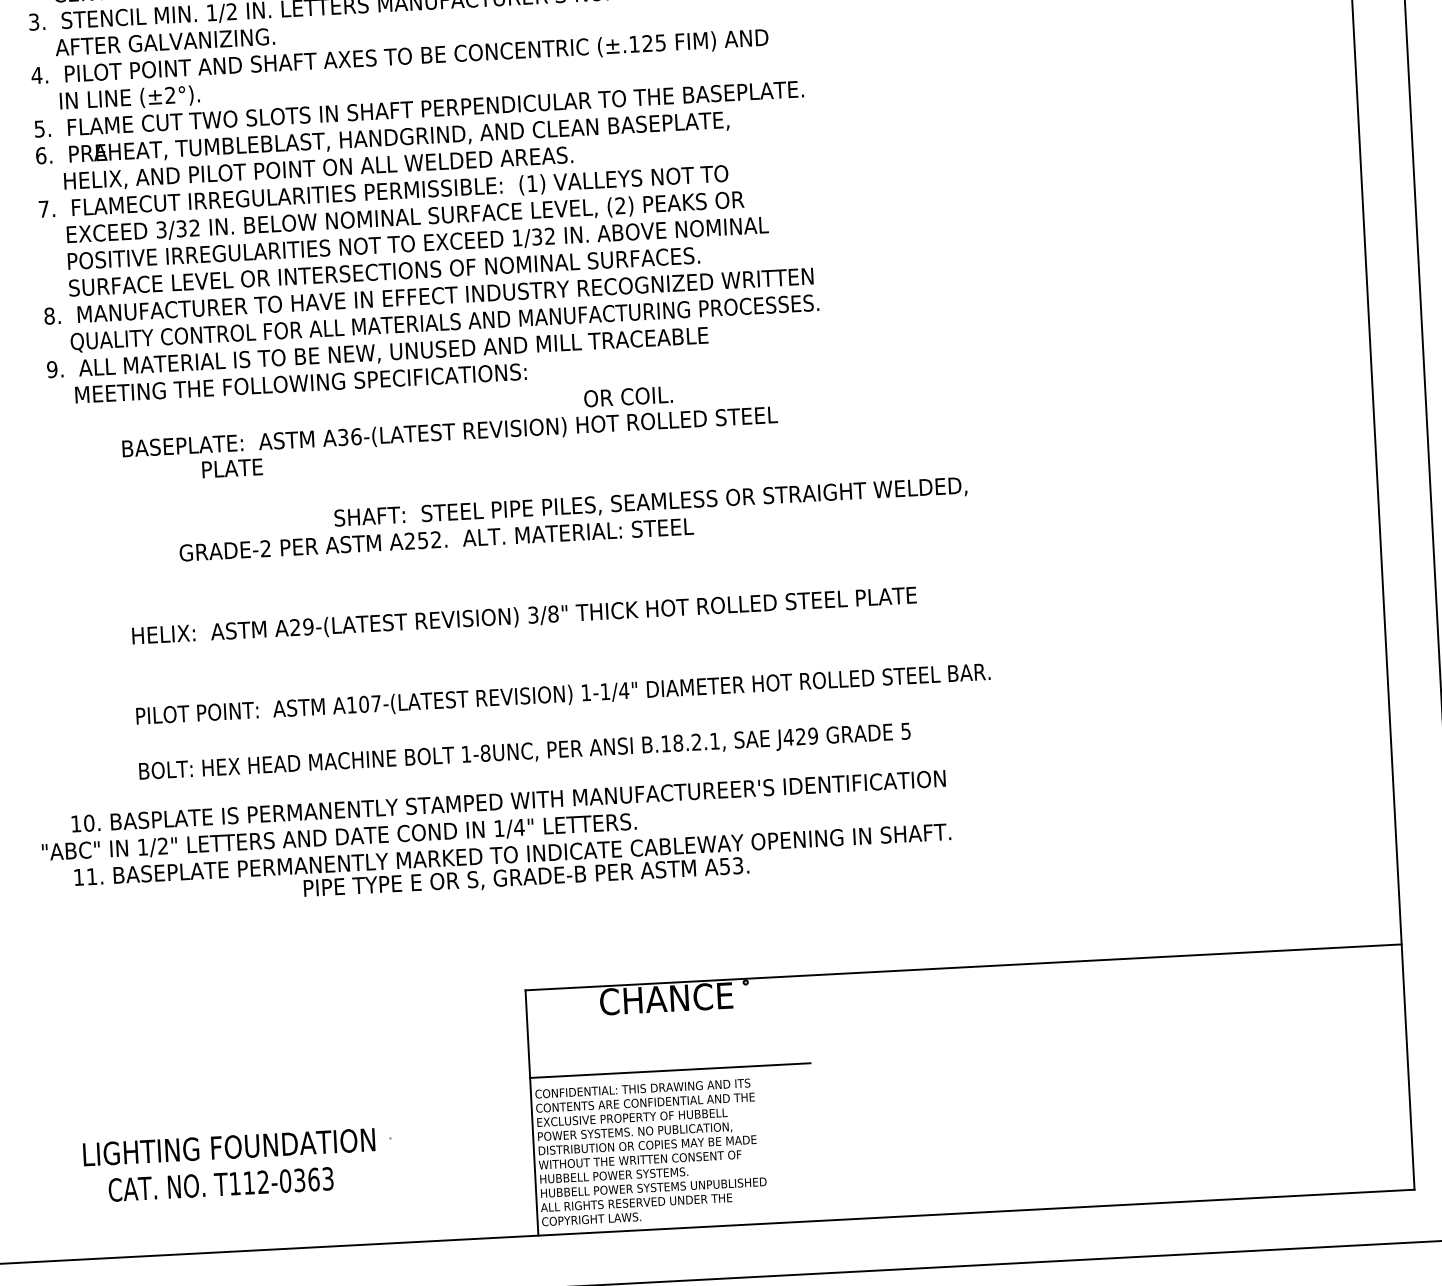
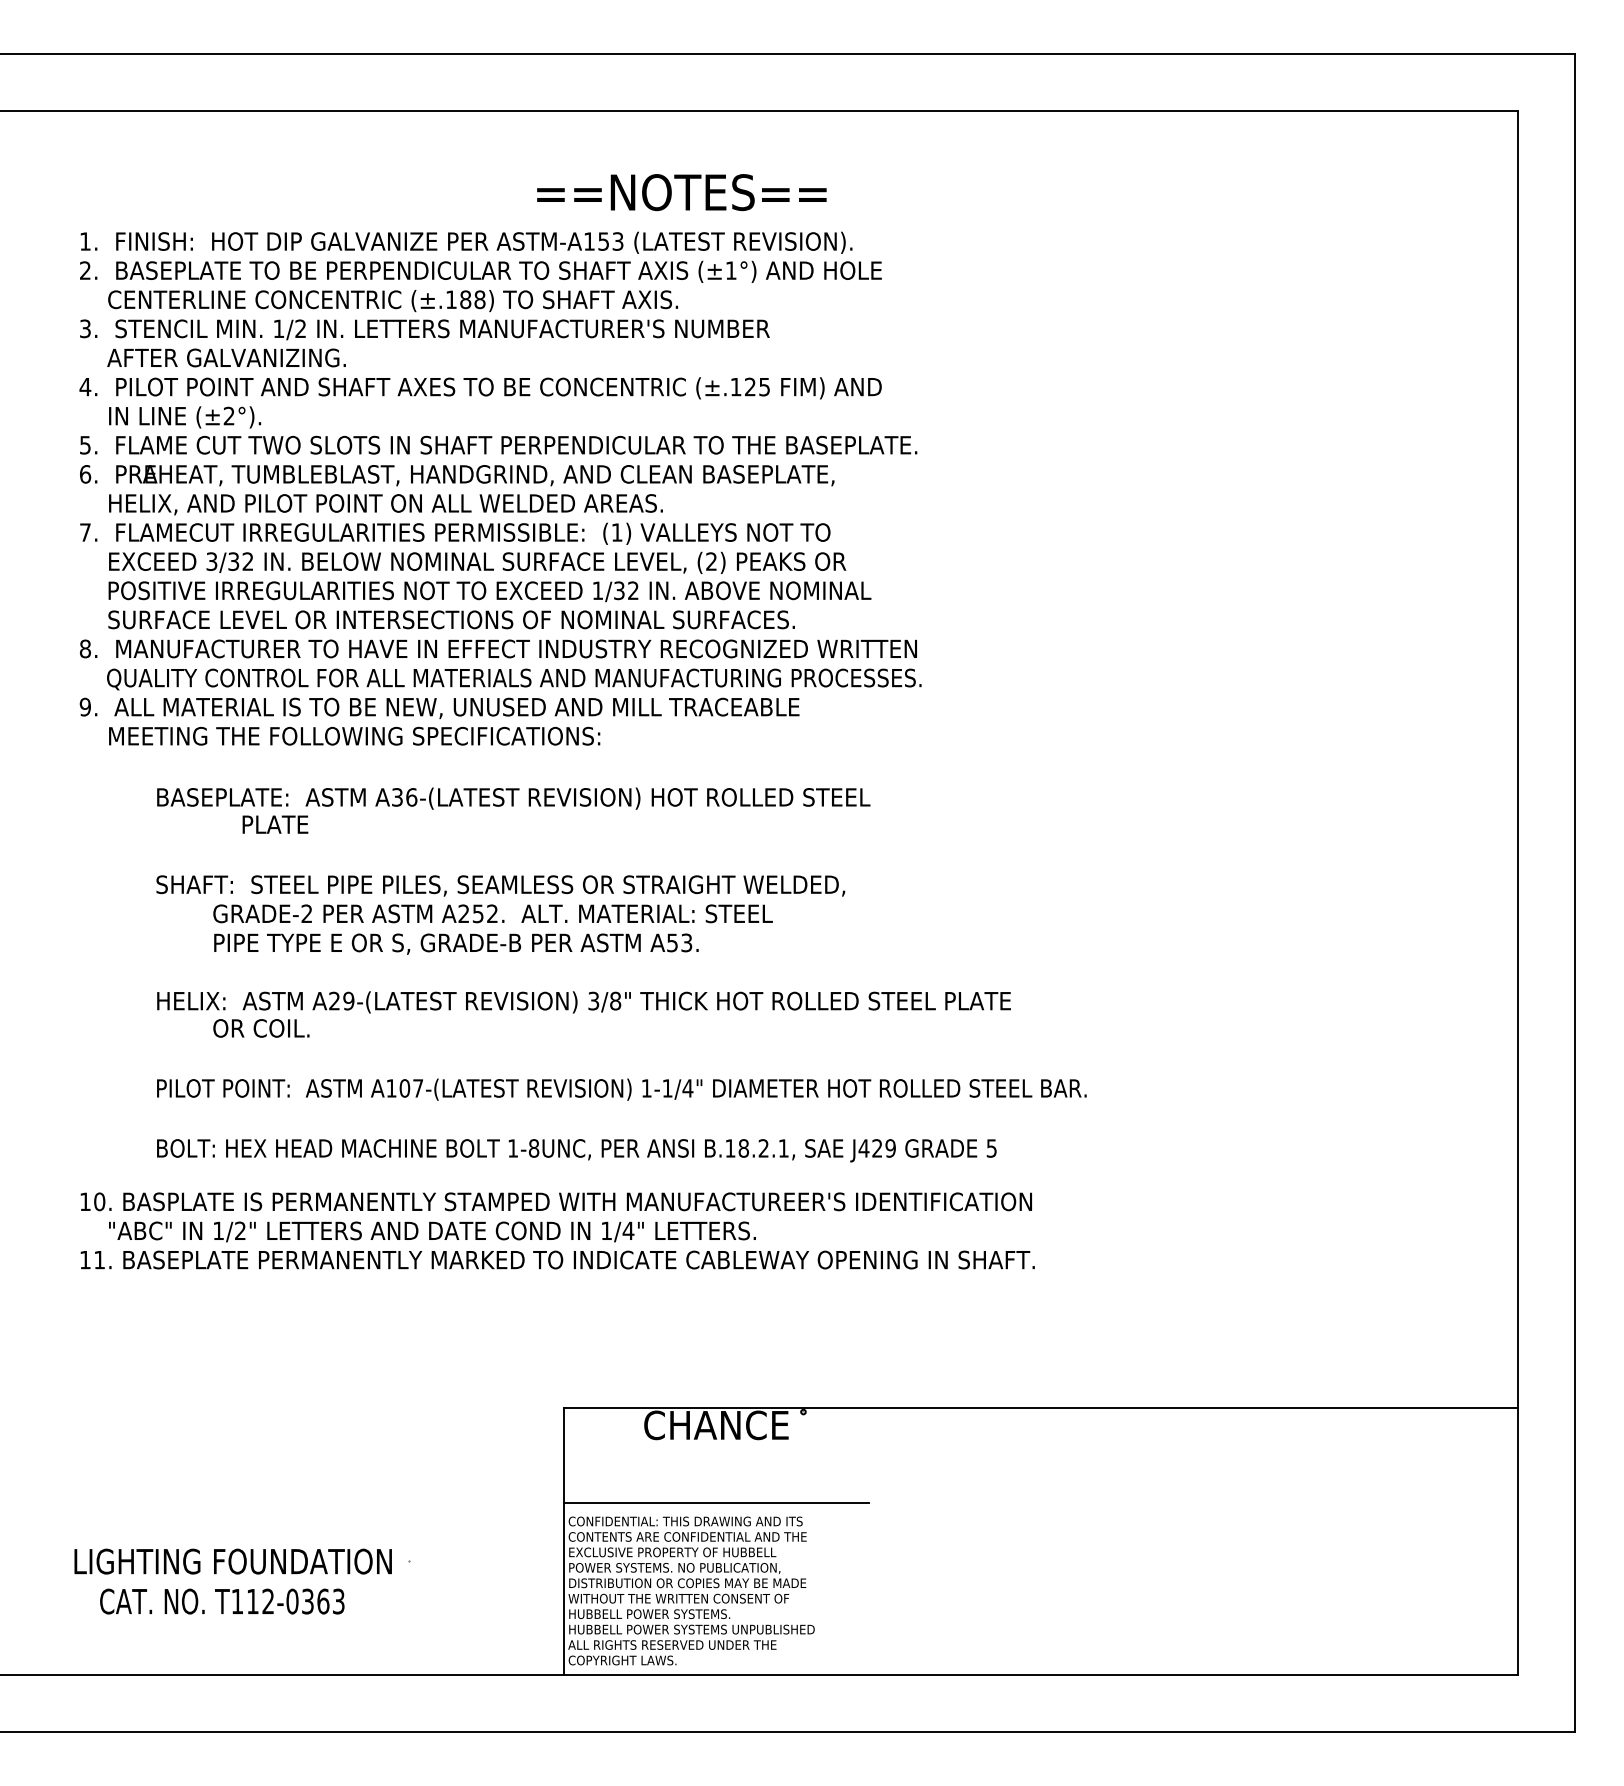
text: (628, 396) -> (261, 1028), moved
text: (650, 502) -> (500, 885), moved
text: (339, 837) -> (432, 1231), moved
text: (526, 877) -> (456, 943), moved

